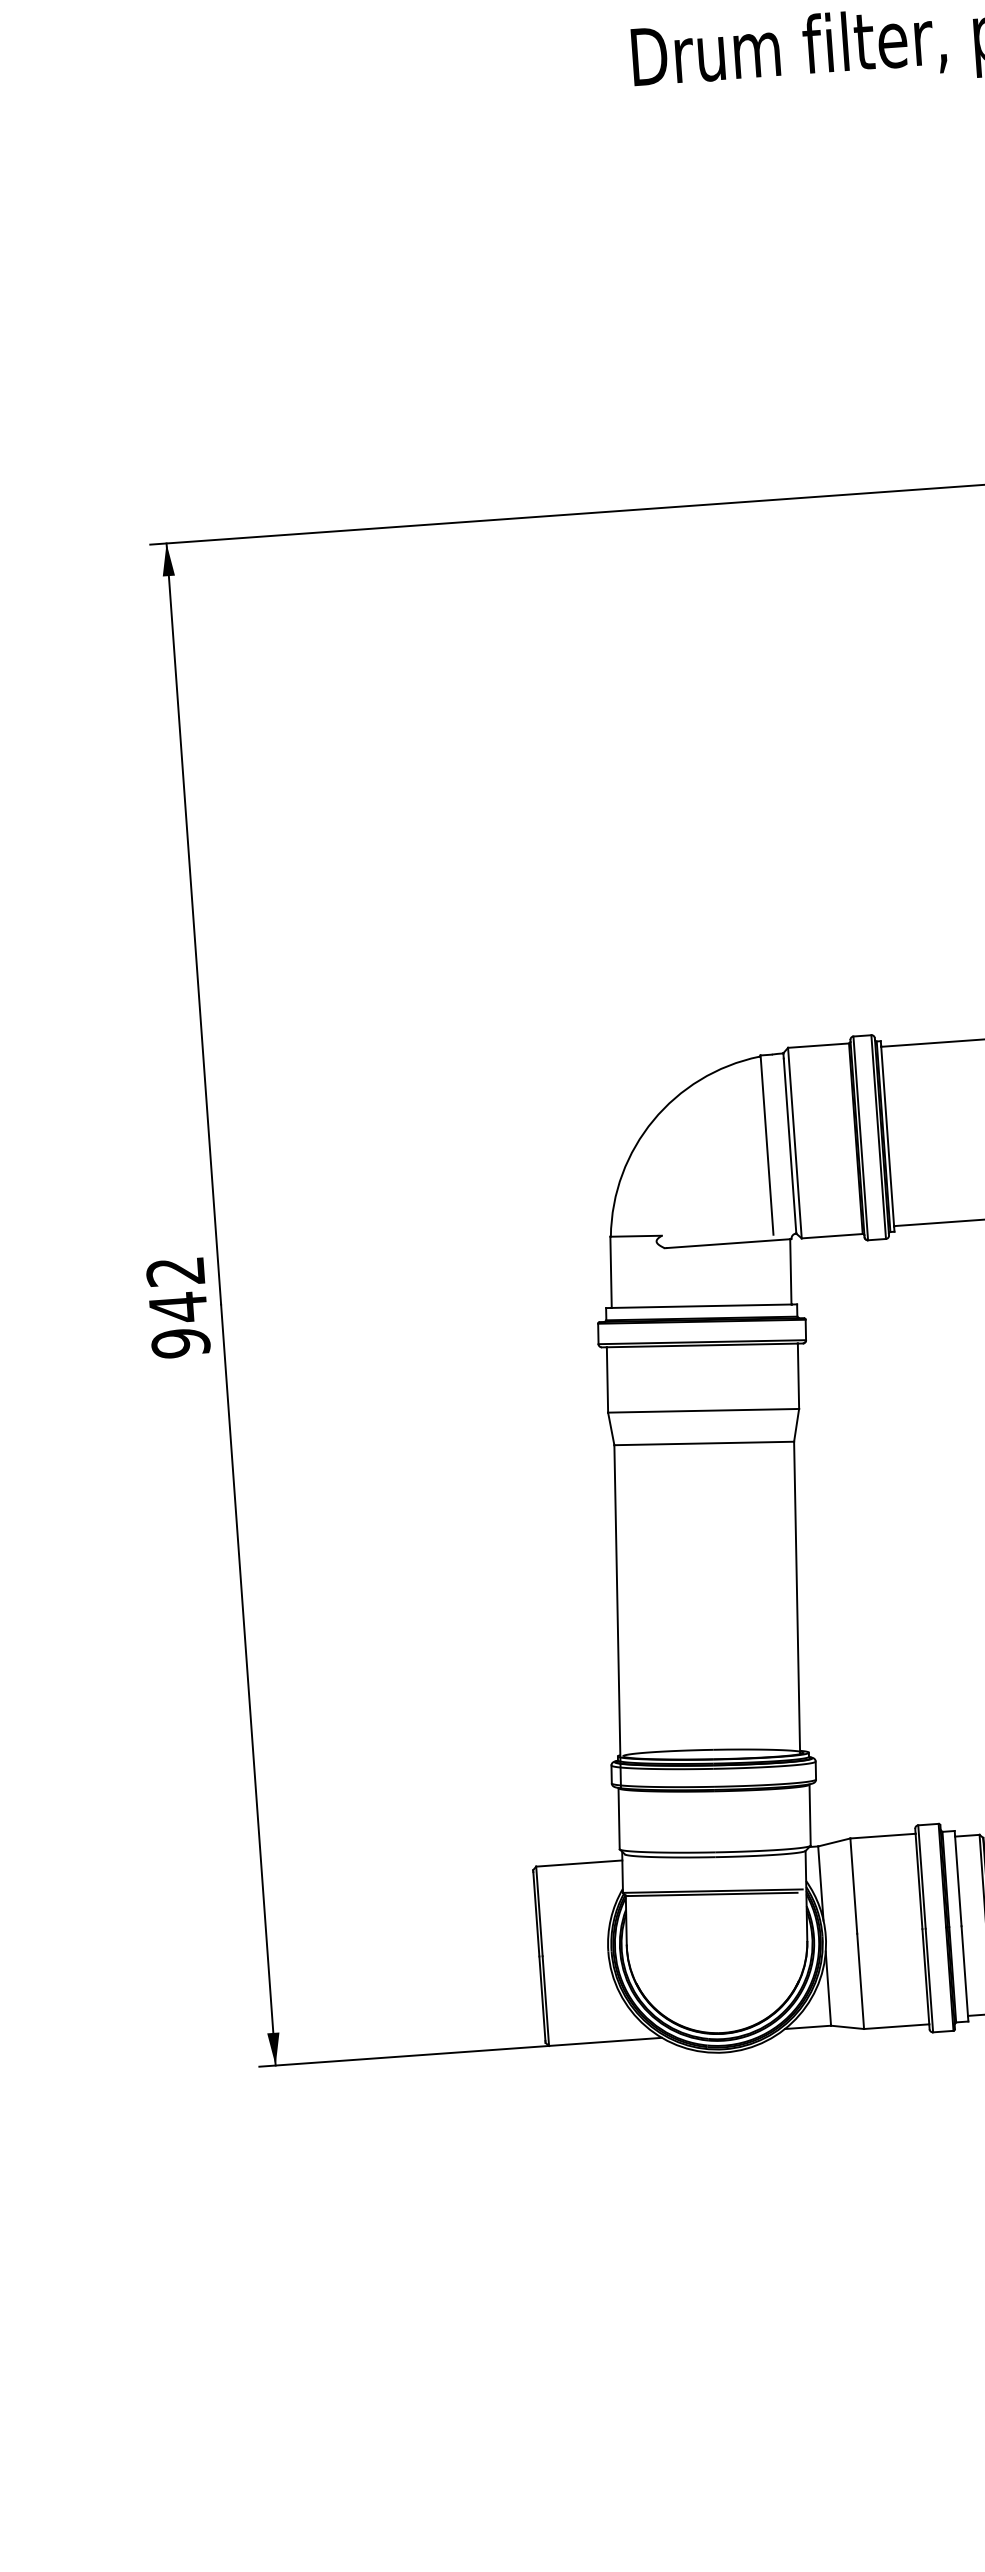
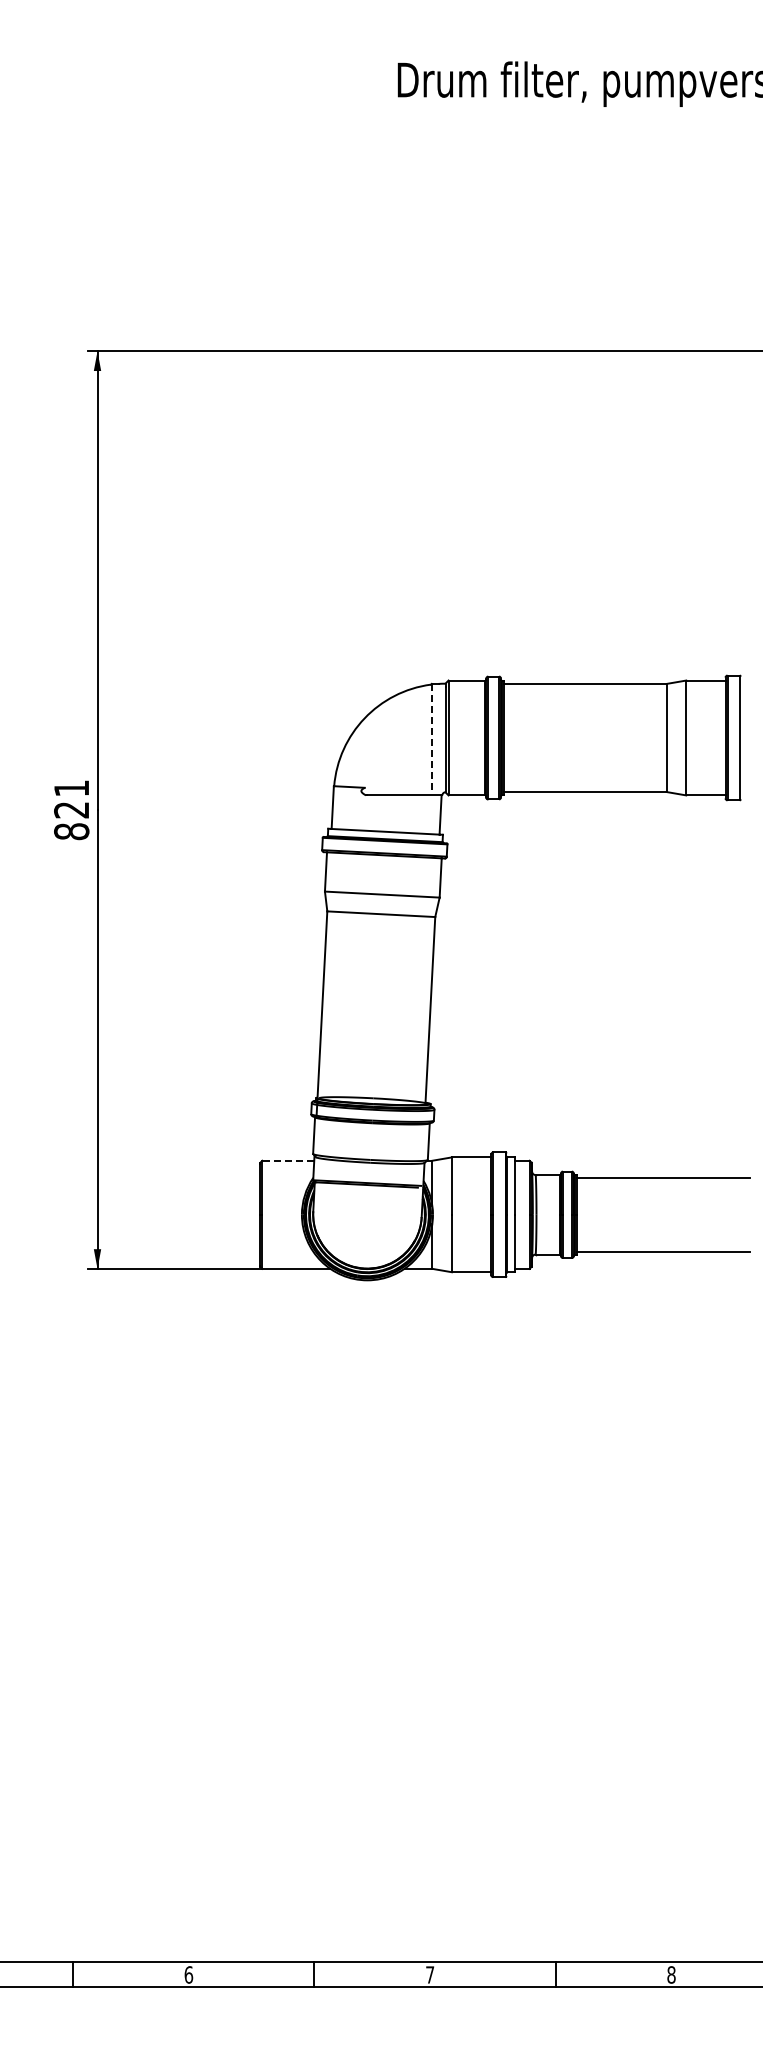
line: (766, 1145) -> (431, 738), solid -> dashed
text: (177, 1308) -> (71, 810), 942 -> 821
line: (579, 1863) -> (288, 1160), solid -> dashed

